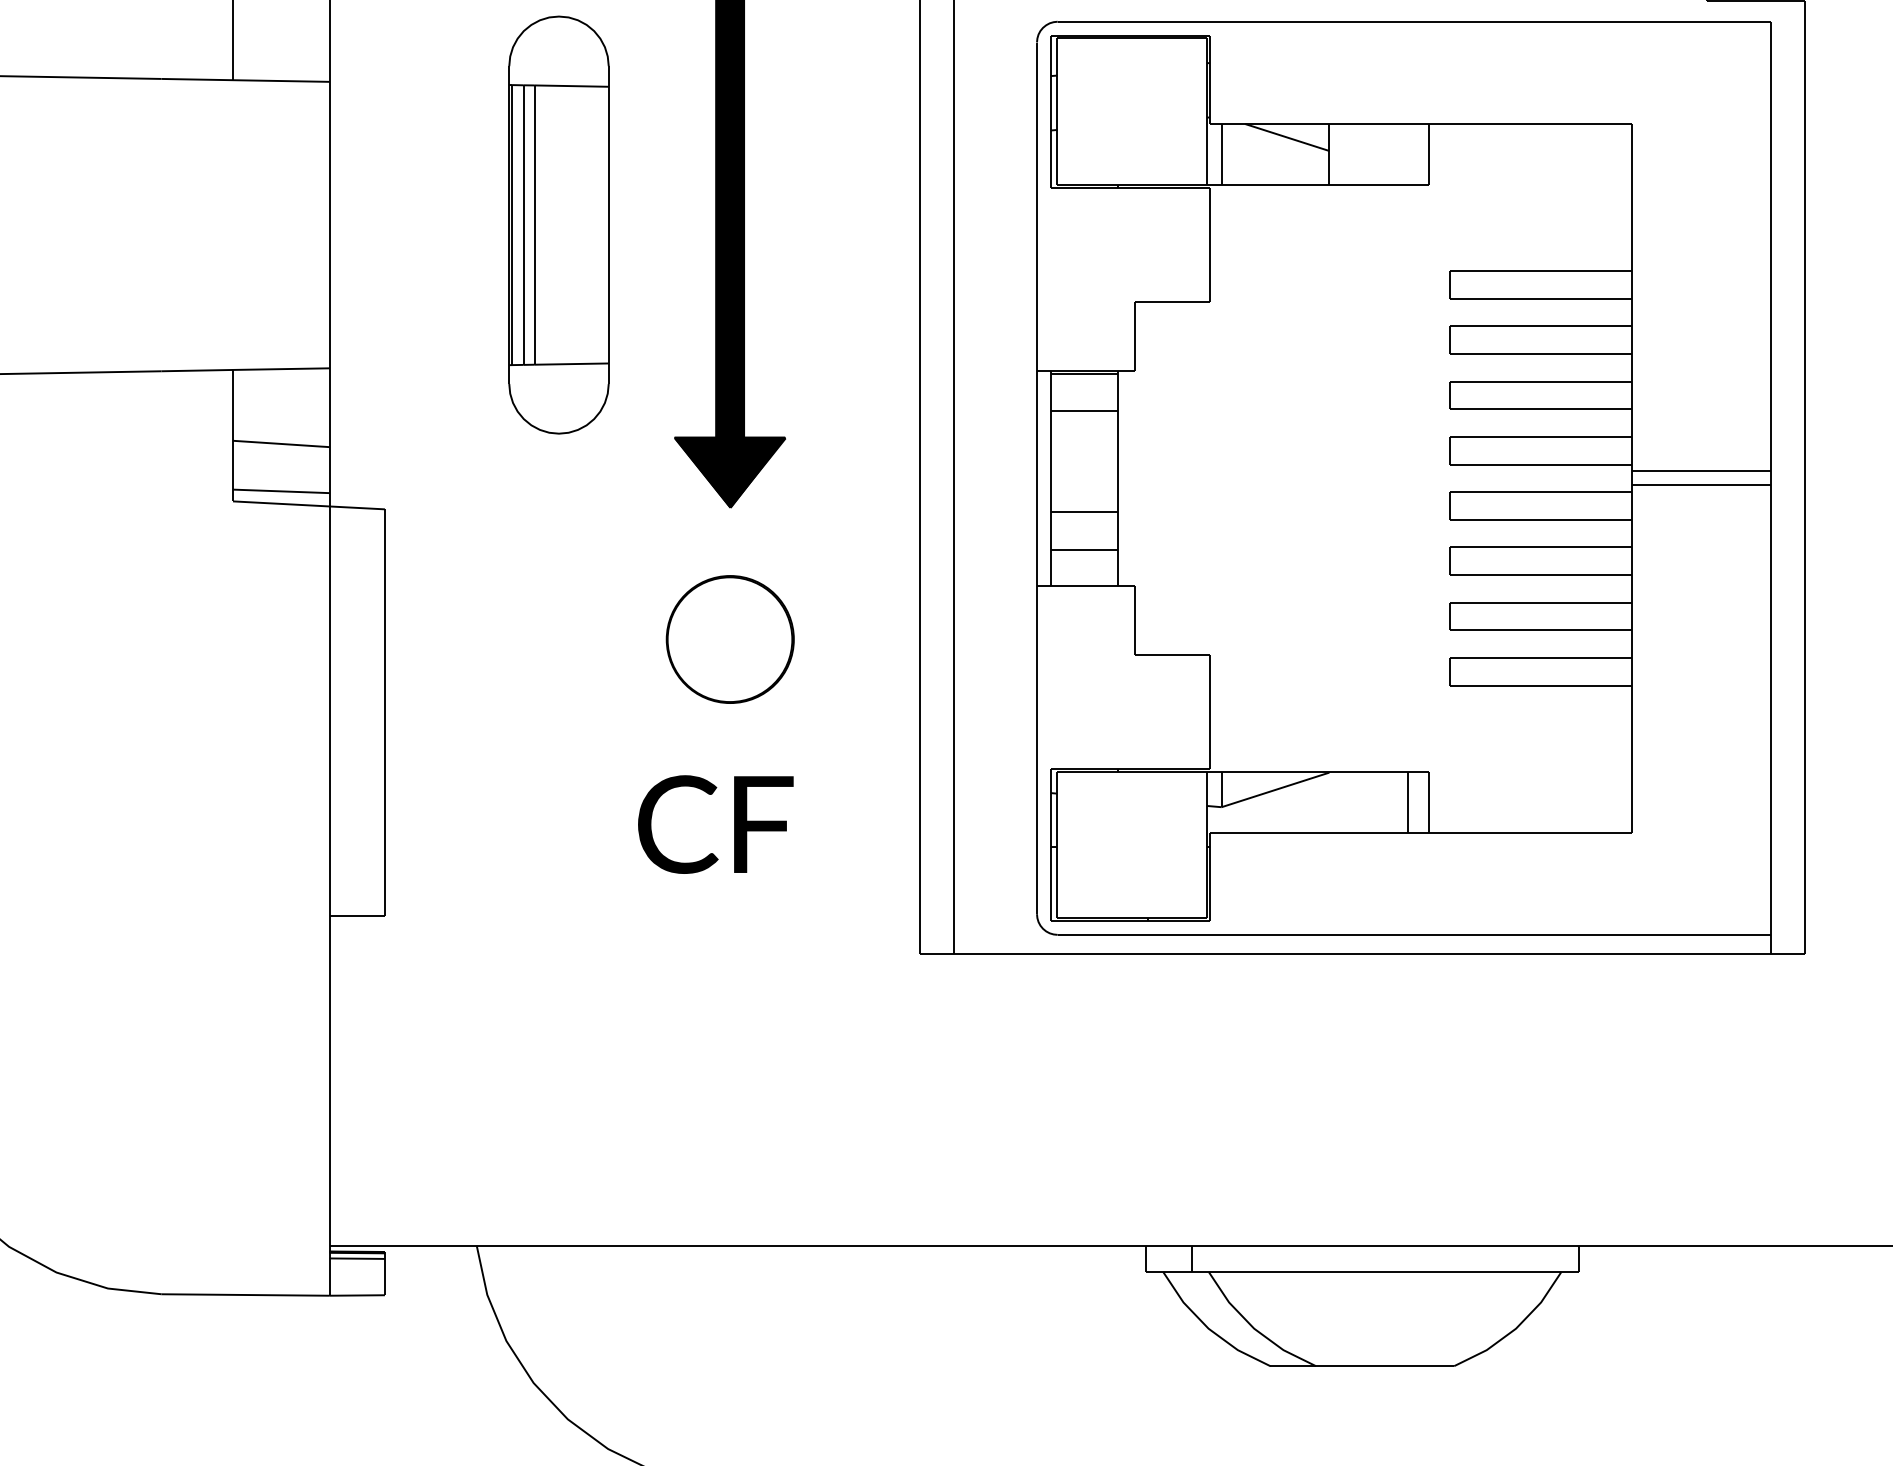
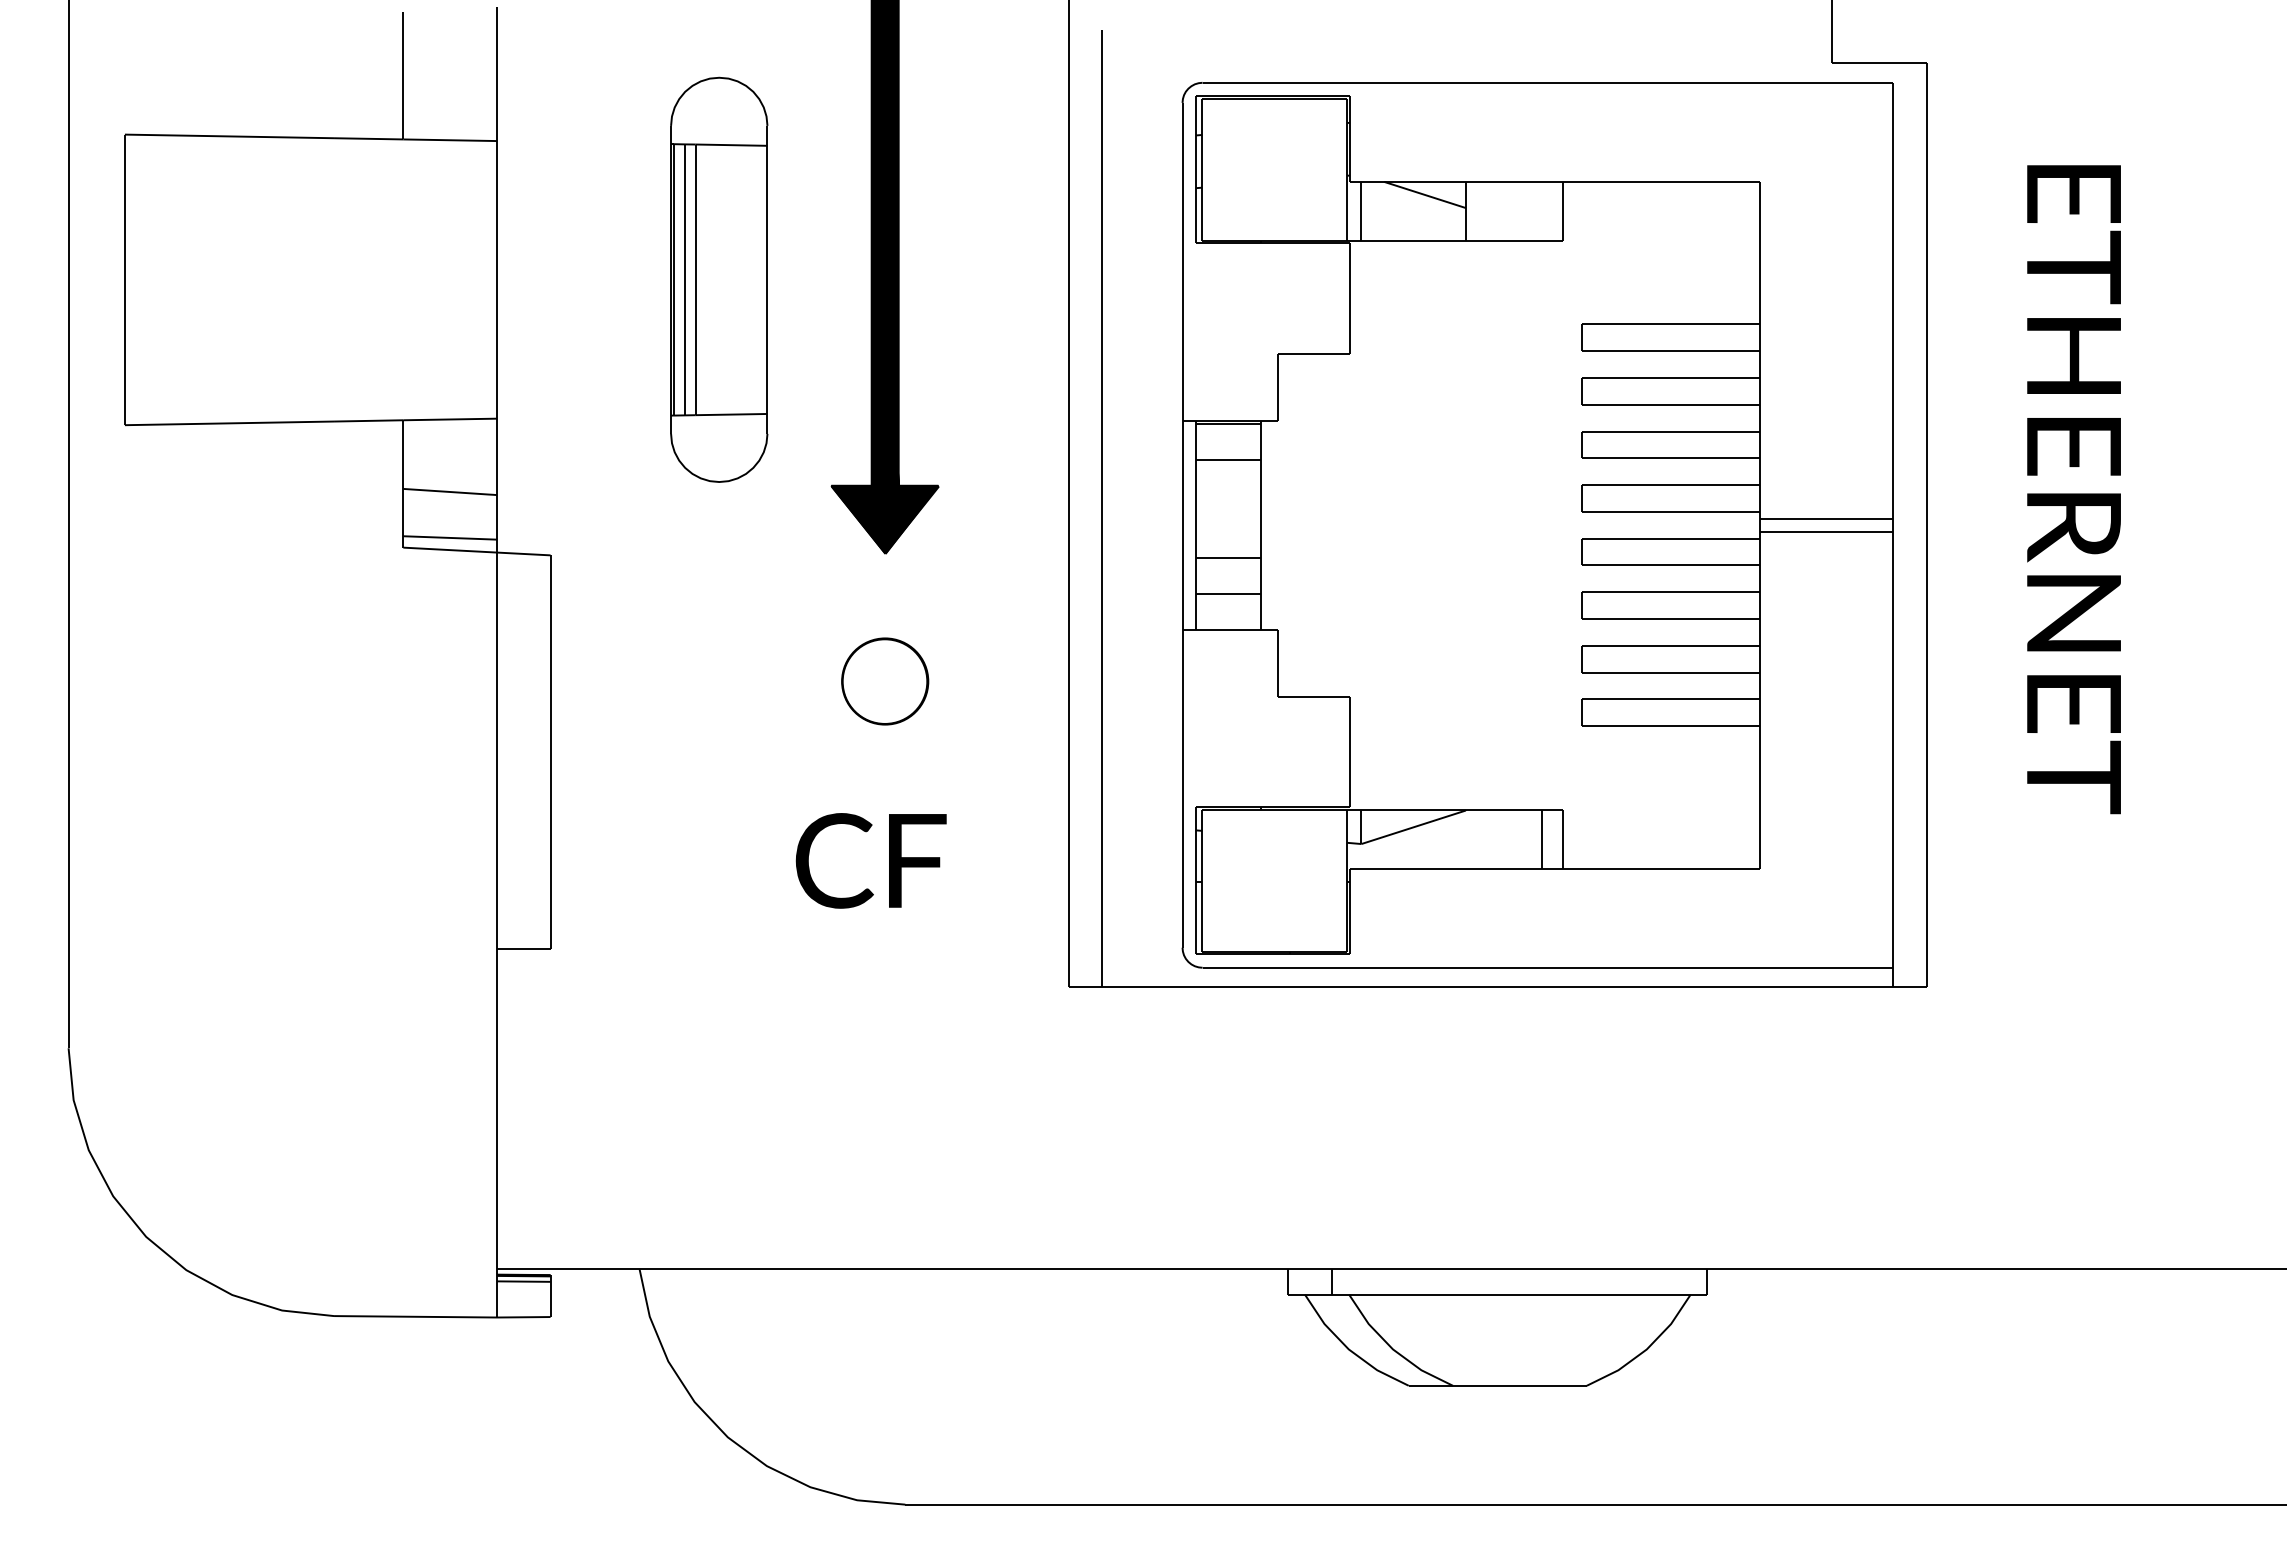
part: (729, 639) -> (884, 681), size x0.7

